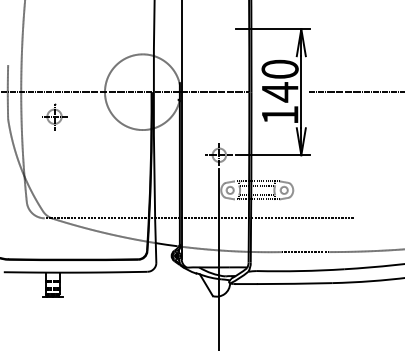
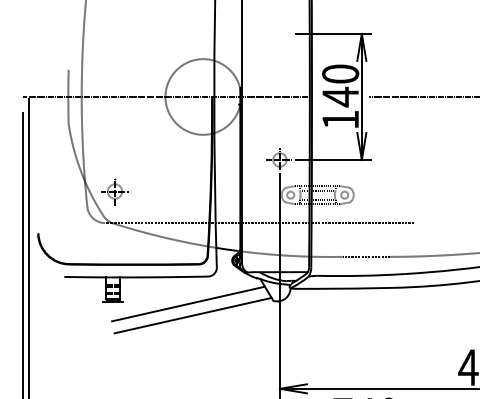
part: (53, 116) -> (114, 191), moved
line: (127, 298) -> (188, 303), added
line: (131, 310) -> (192, 315), added

